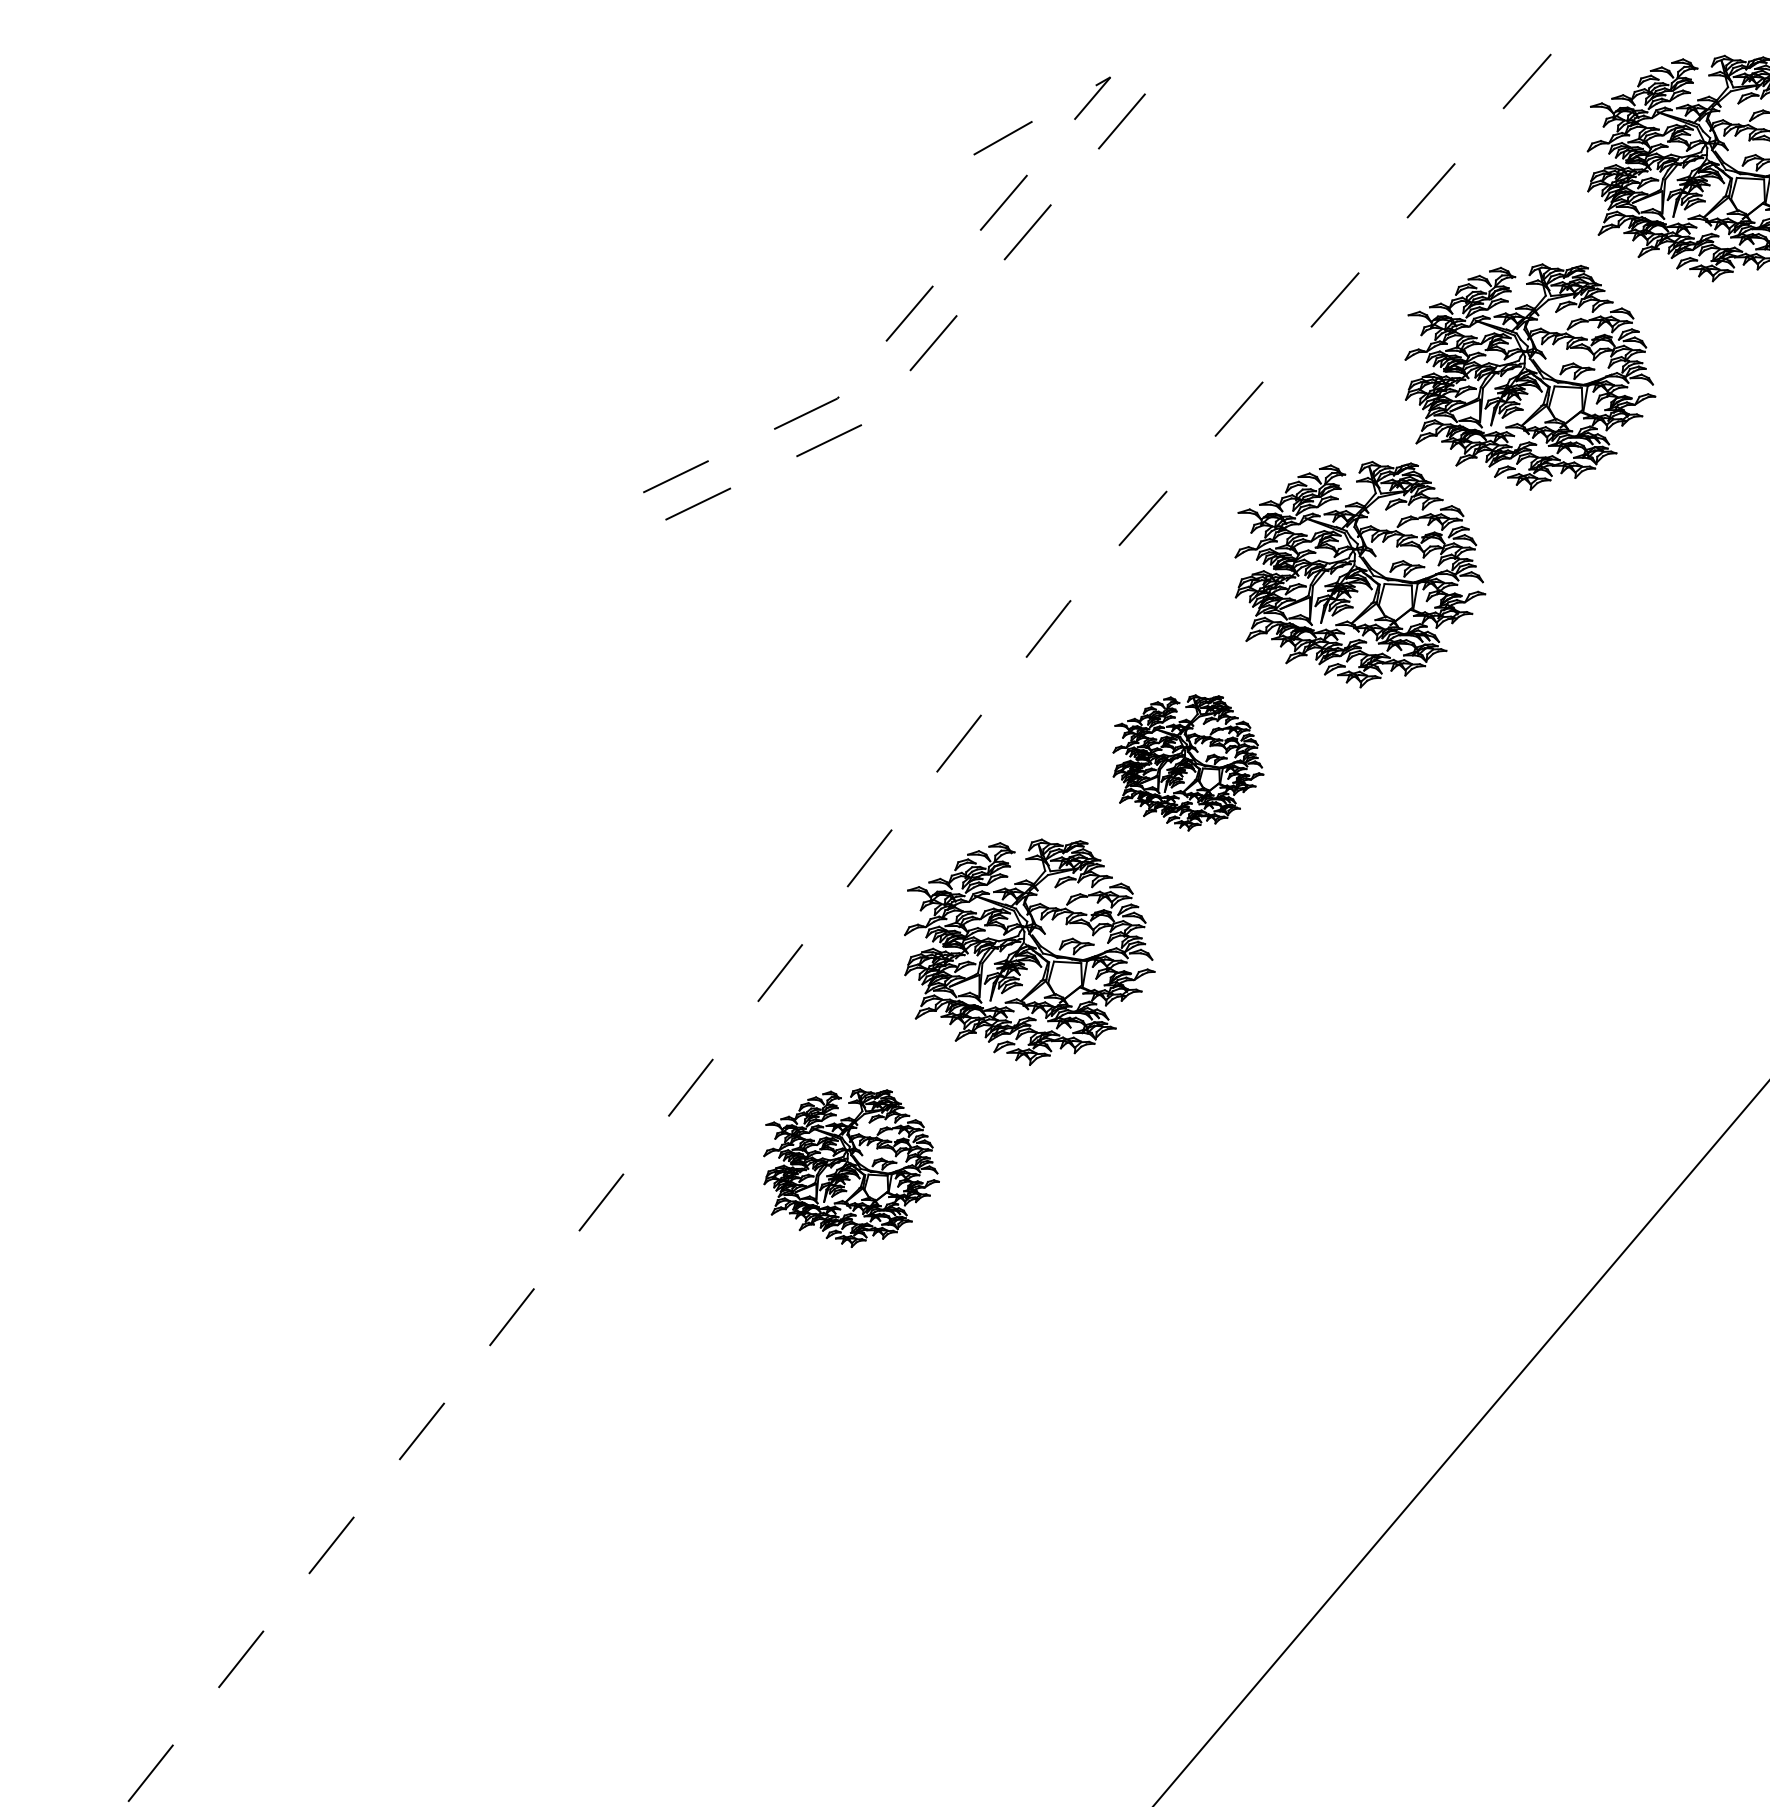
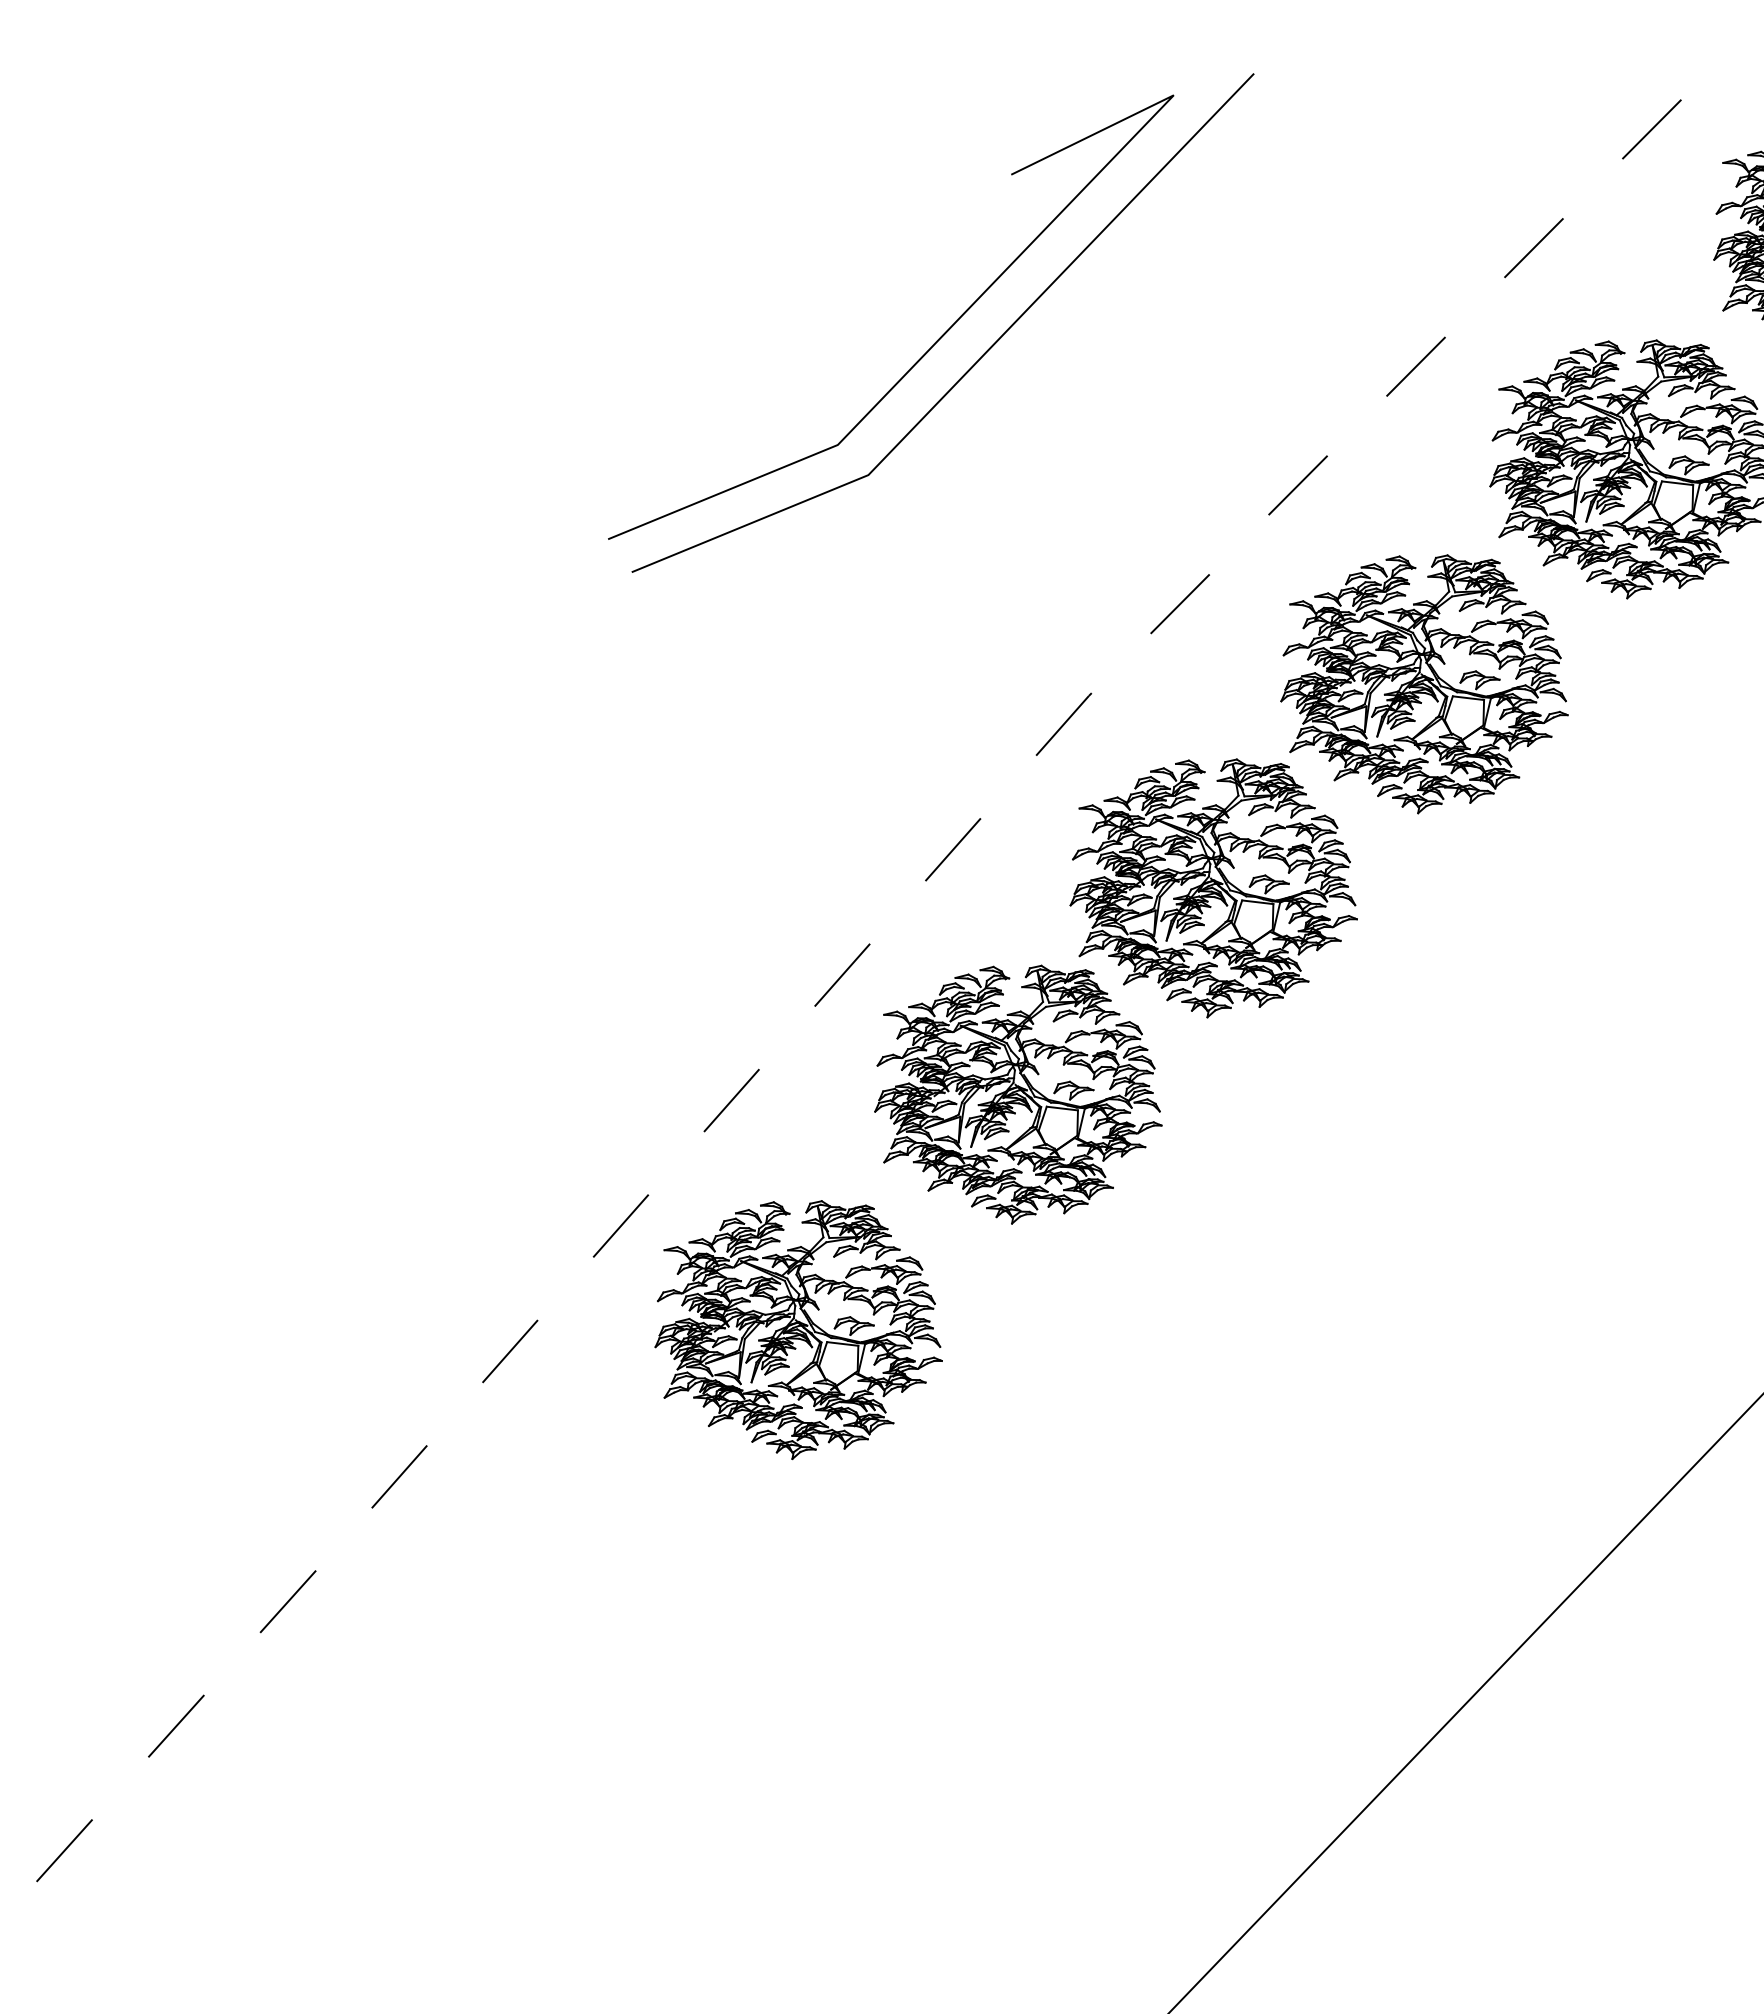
line: (955, 259) -> (983, 293), dashed -> solid
line: (949, 323) -> (971, 366), dashed -> solid
part: (1188, 762) -> (1215, 887), size x1.67
part: (851, 1167) -> (799, 1328), size x1.43

